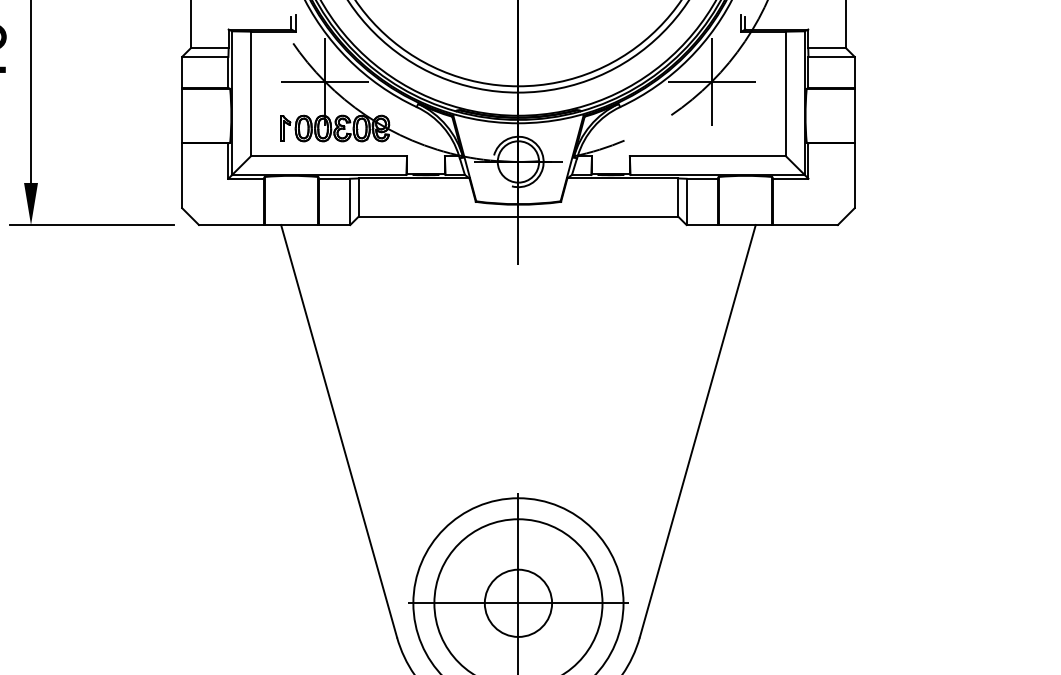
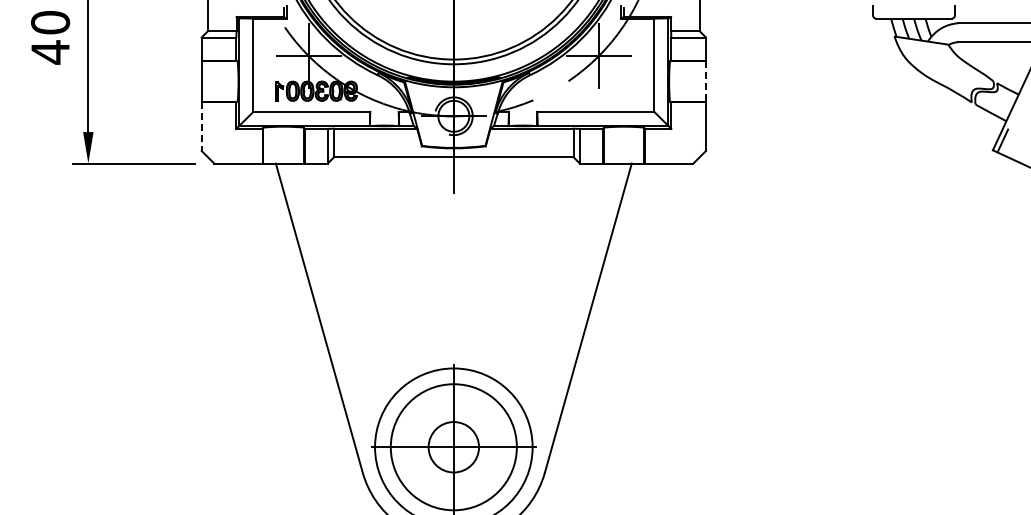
line: (854, 116) -> (705, 82), solid -> dashed
line: (181, 176) -> (201, 127), solid -> dashed

